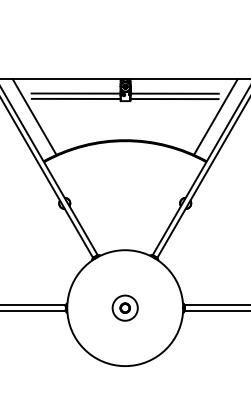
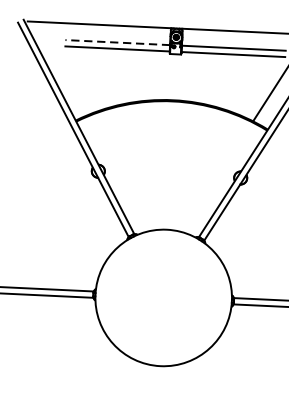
line: (75, 93) -> (117, 42), solid -> dashed
line: (34, 116) -> (67, 67), removed
part: (124, 307) -> (162, 297), removed

